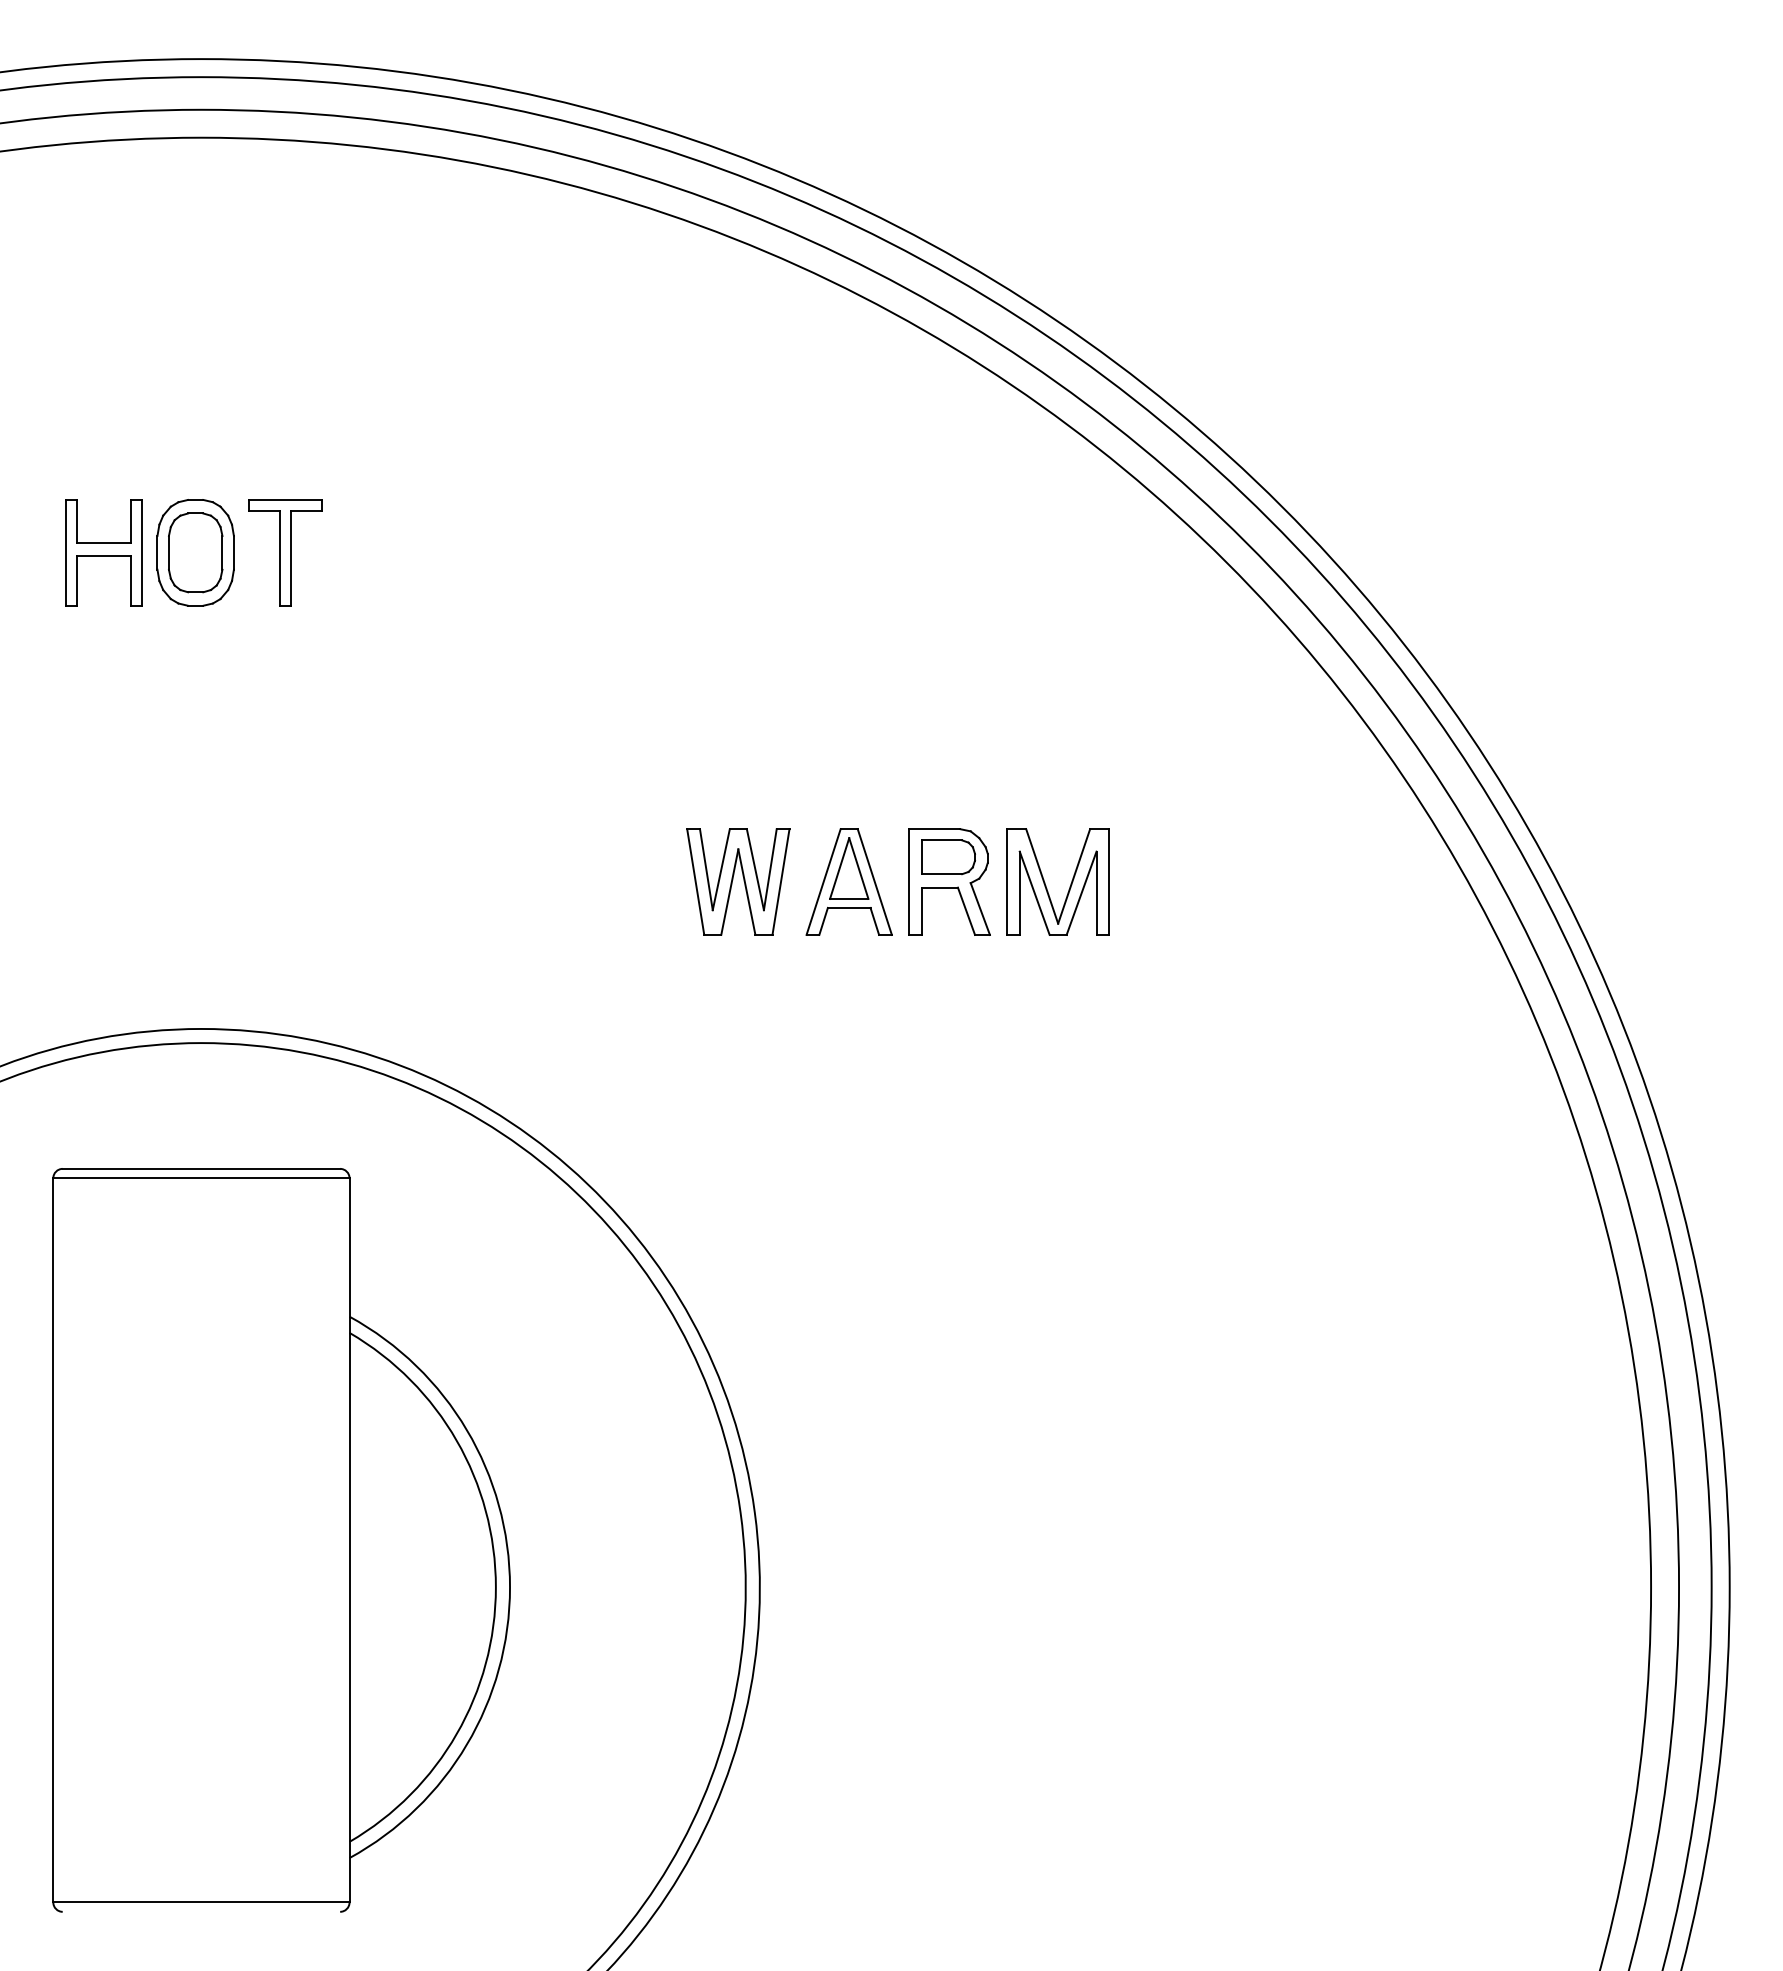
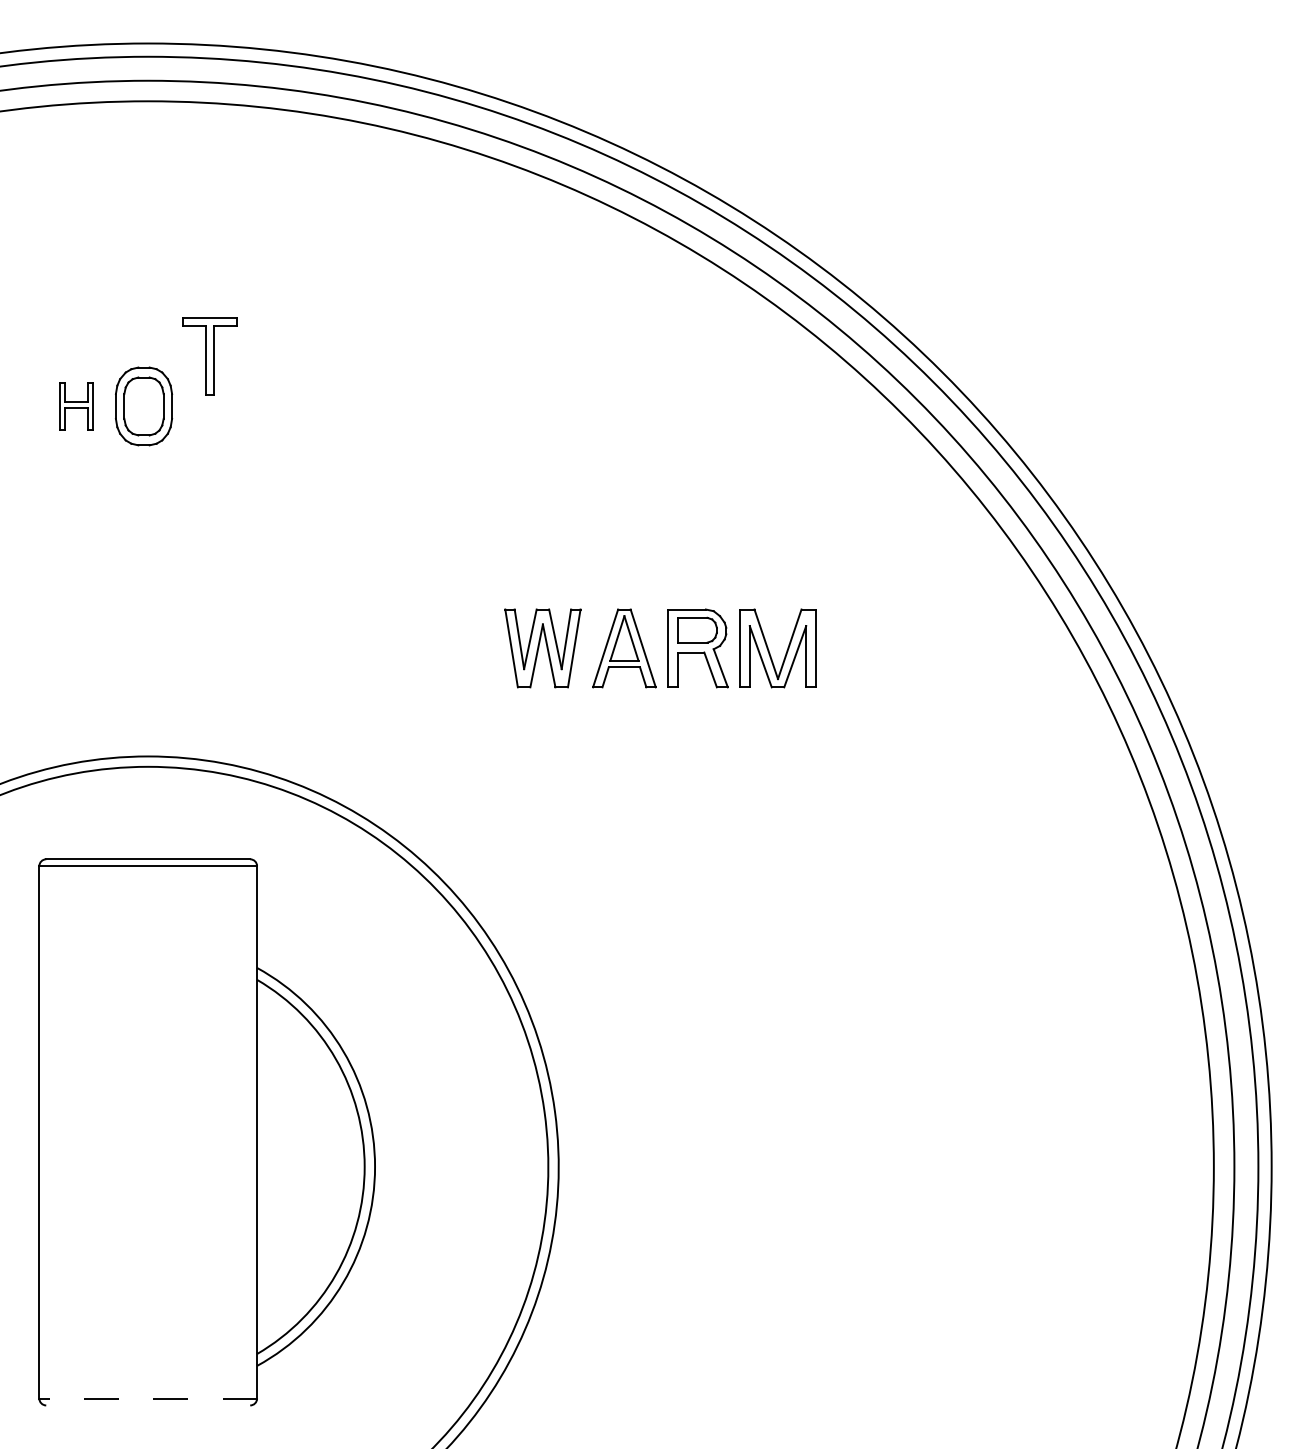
part: (103, 552) -> (76, 406), size x0.6
part: (285, 552) -> (210, 356), moved
line: (200, 1902) -> (147, 1398), solid -> dashed

